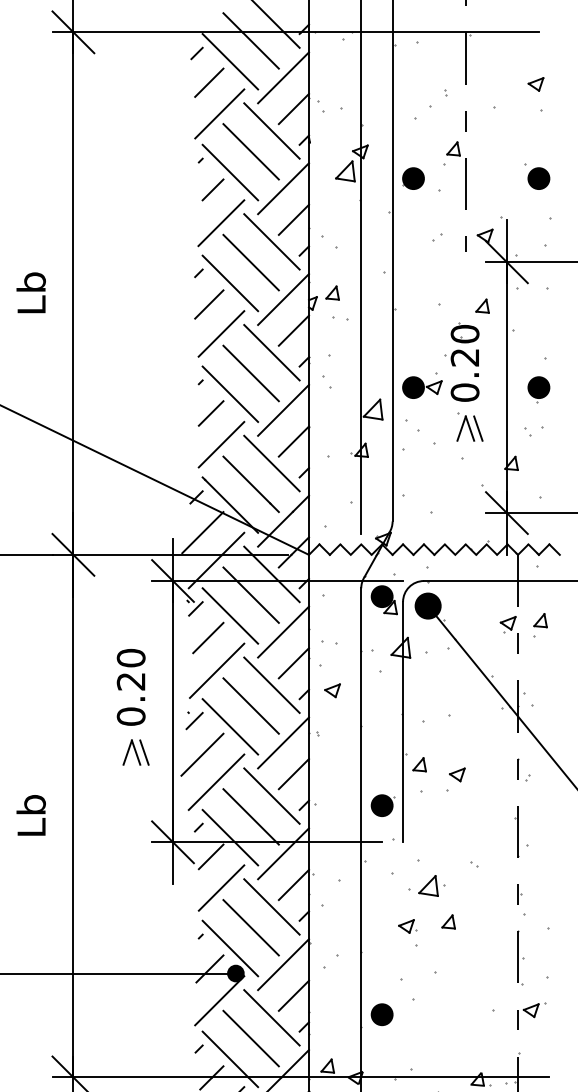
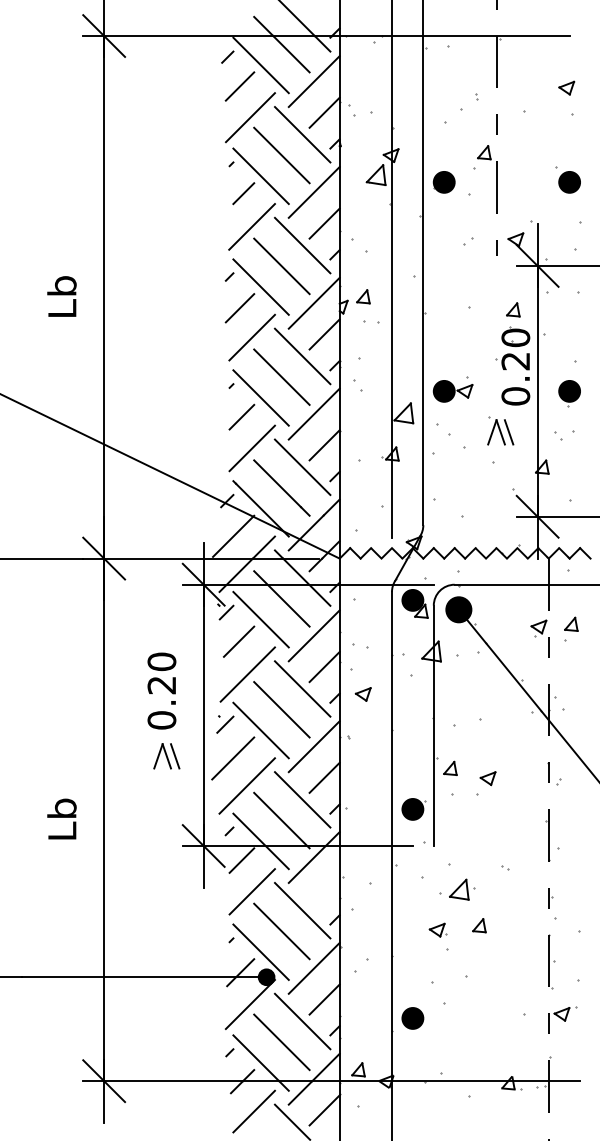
part: (463, 355) -> (514, 359), moved
line: (293, 884) -> (324, 888), removed

